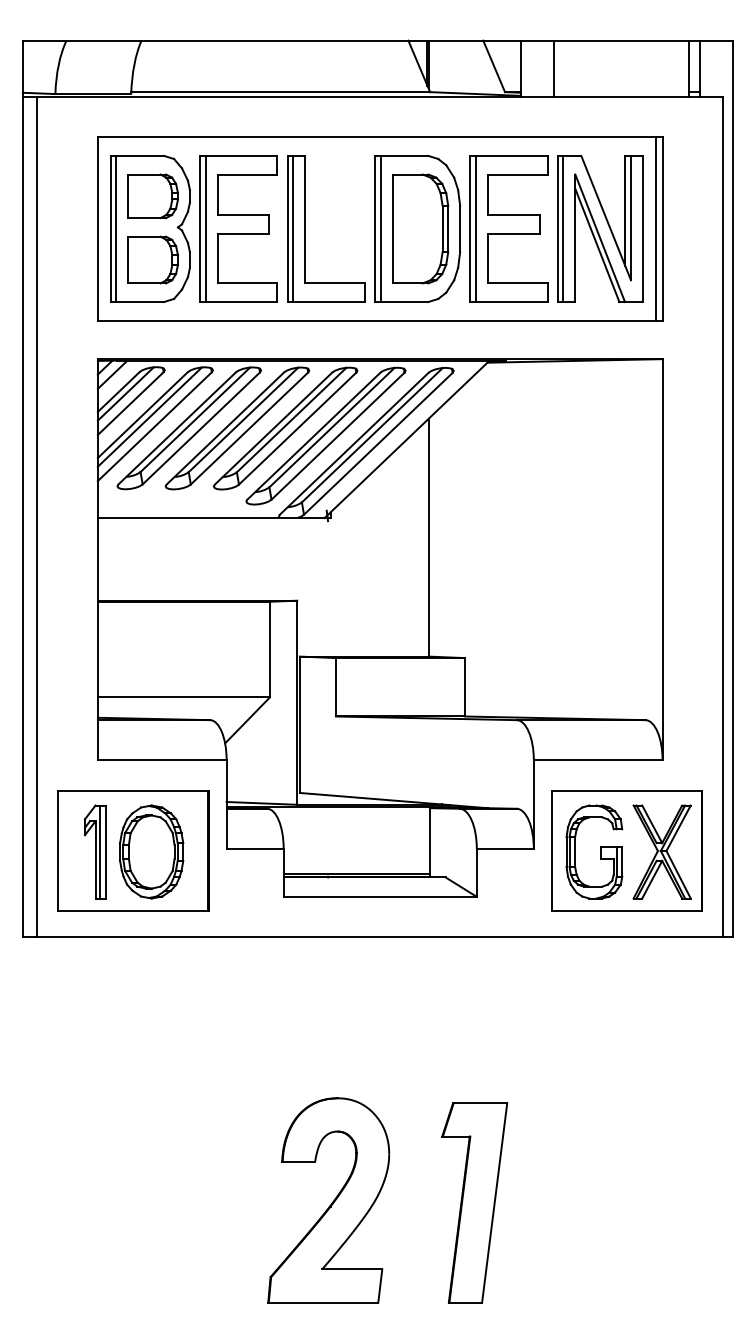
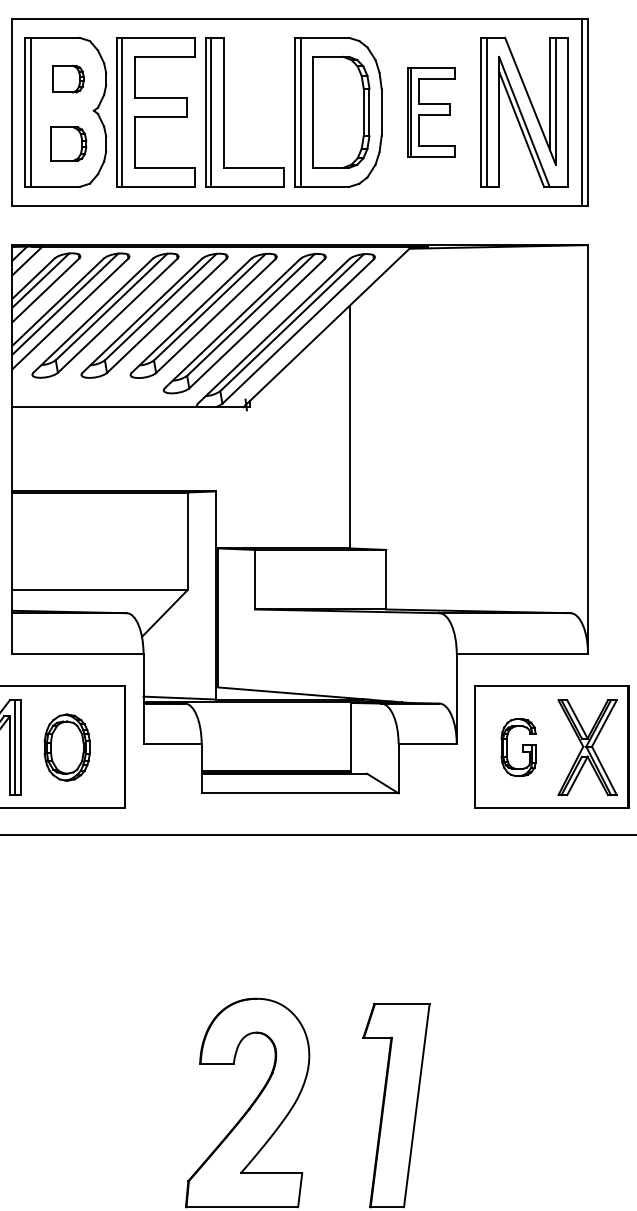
part: (152, 196) -> (67, 79), size x0.6
part: (508, 228) -> (430, 111), size x0.6
part: (152, 259) -> (67, 143), size x0.7
part: (151, 851) -> (66, 747), size x0.7
part: (594, 851) -> (518, 747), size x0.6

